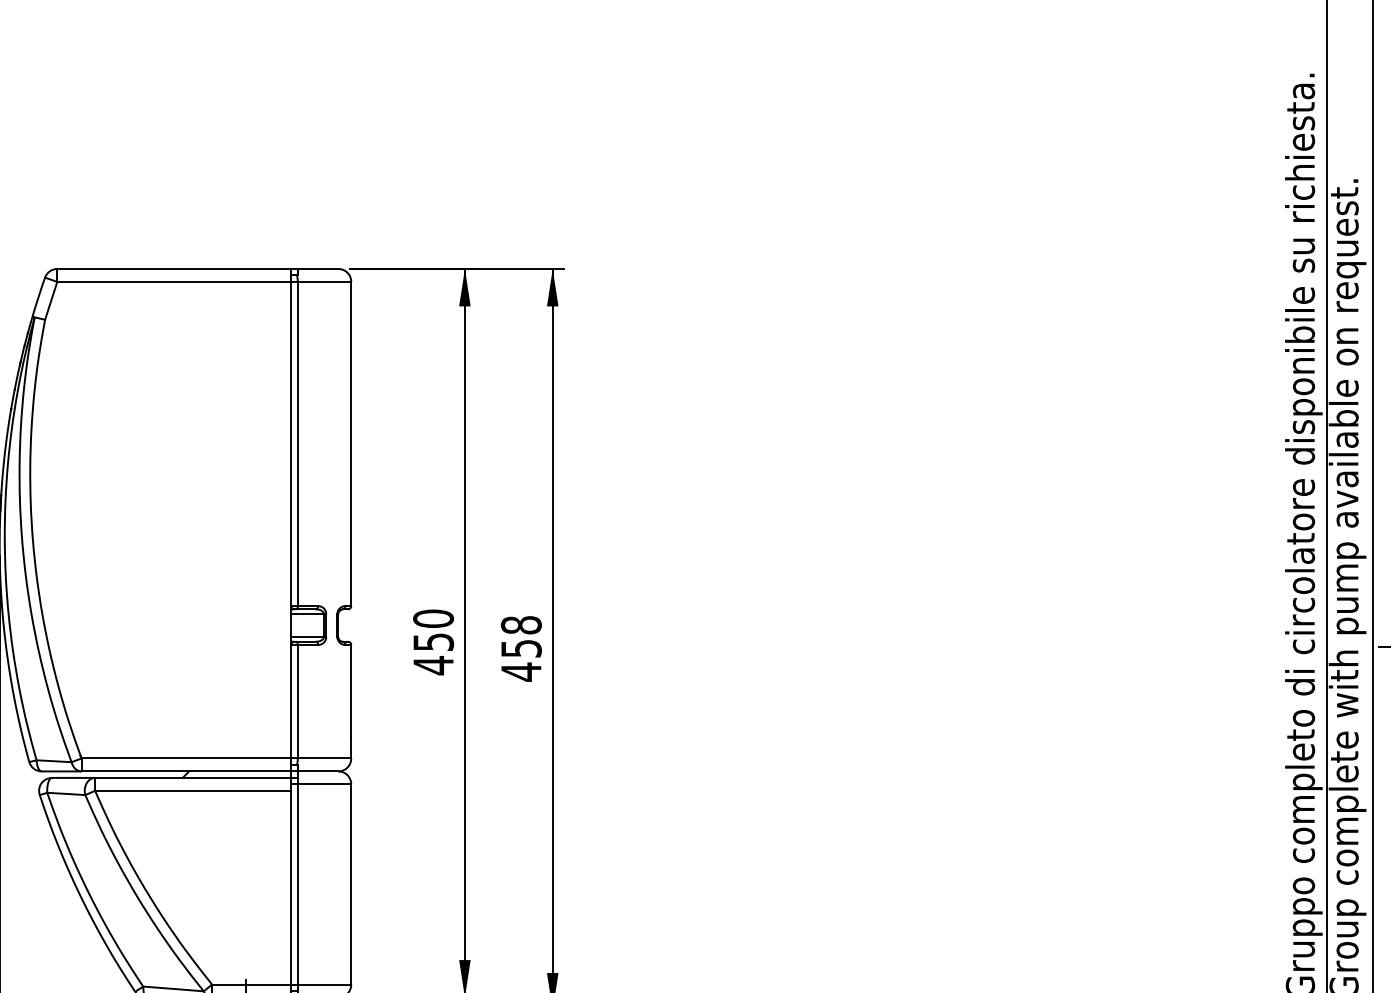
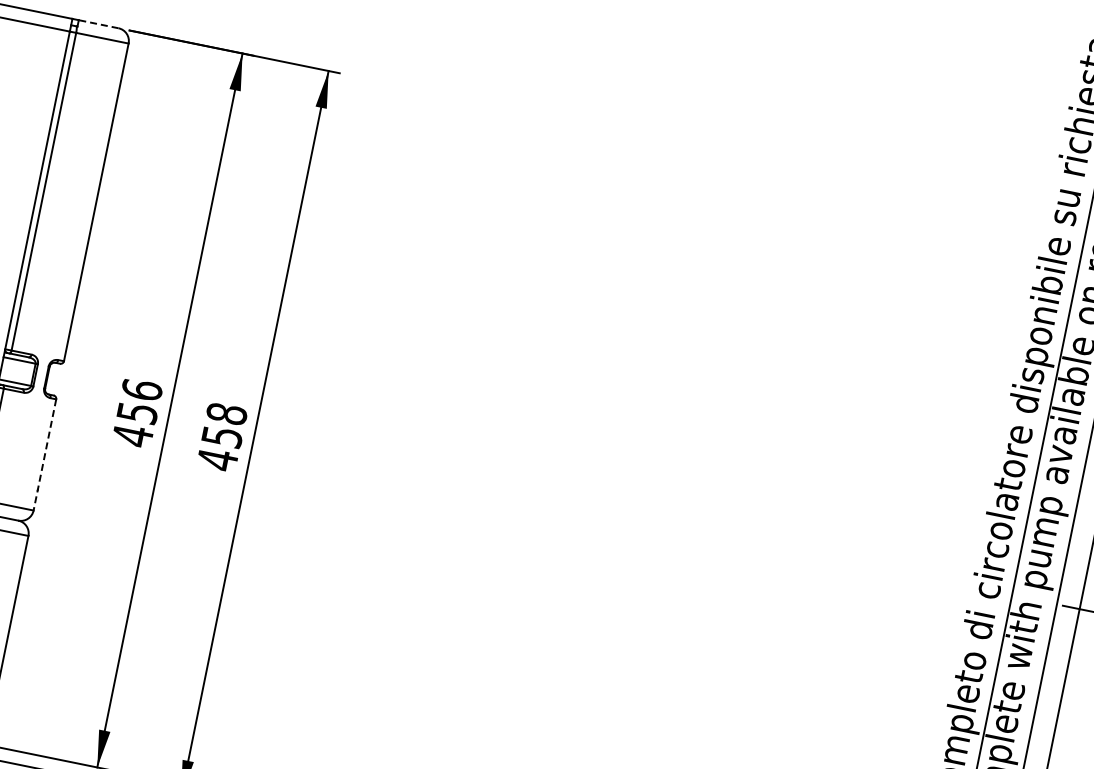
line: (317, 268) -> (98, 23), solid -> dashed
text: (433, 618) -> (142, 389), 450 -> 456
line: (351, 701) -> (45, 454), solid -> dashed

